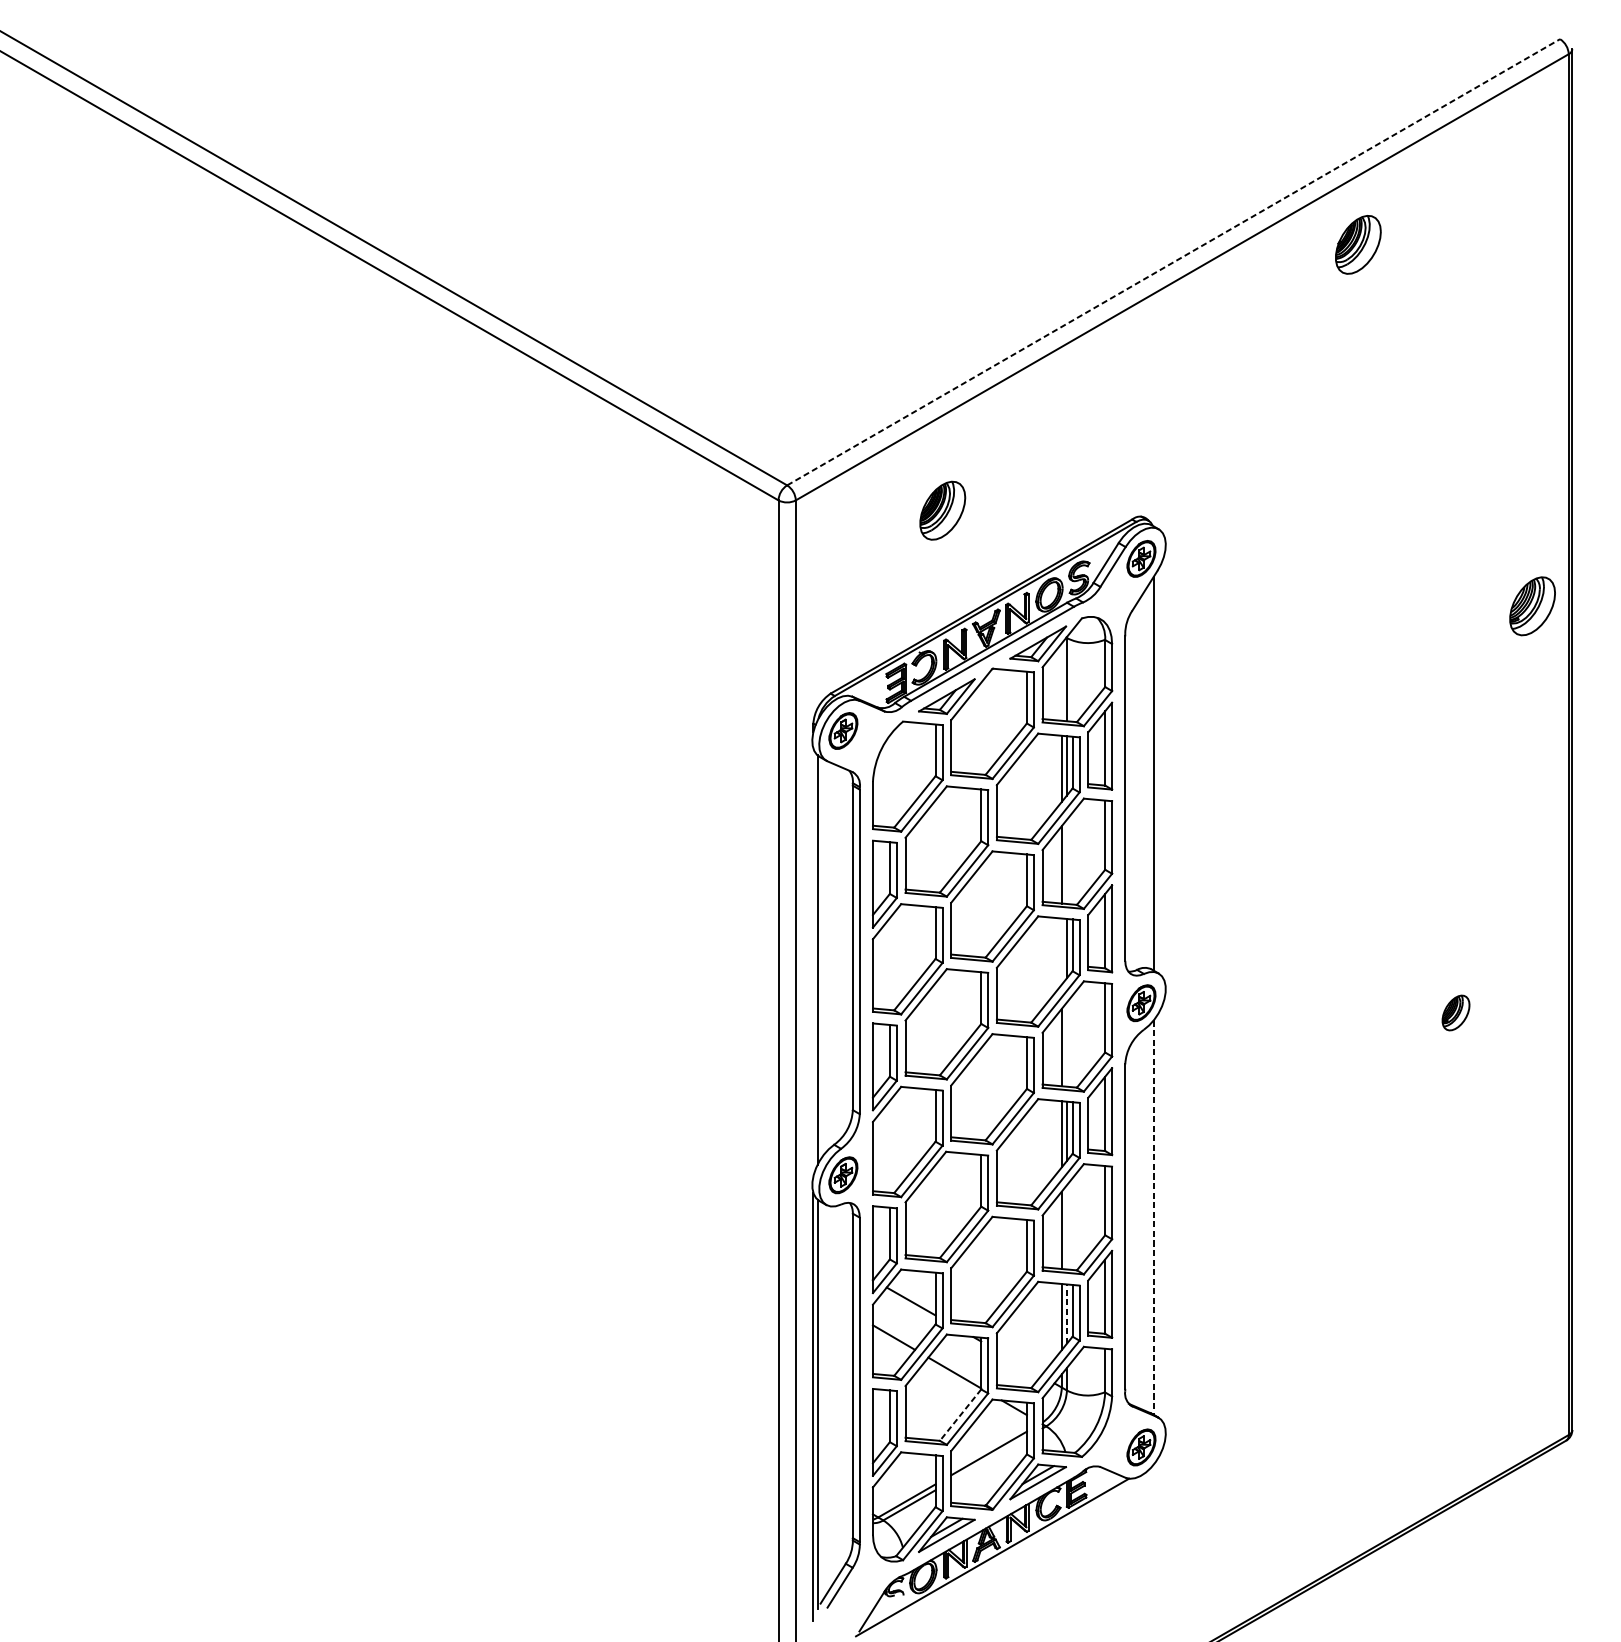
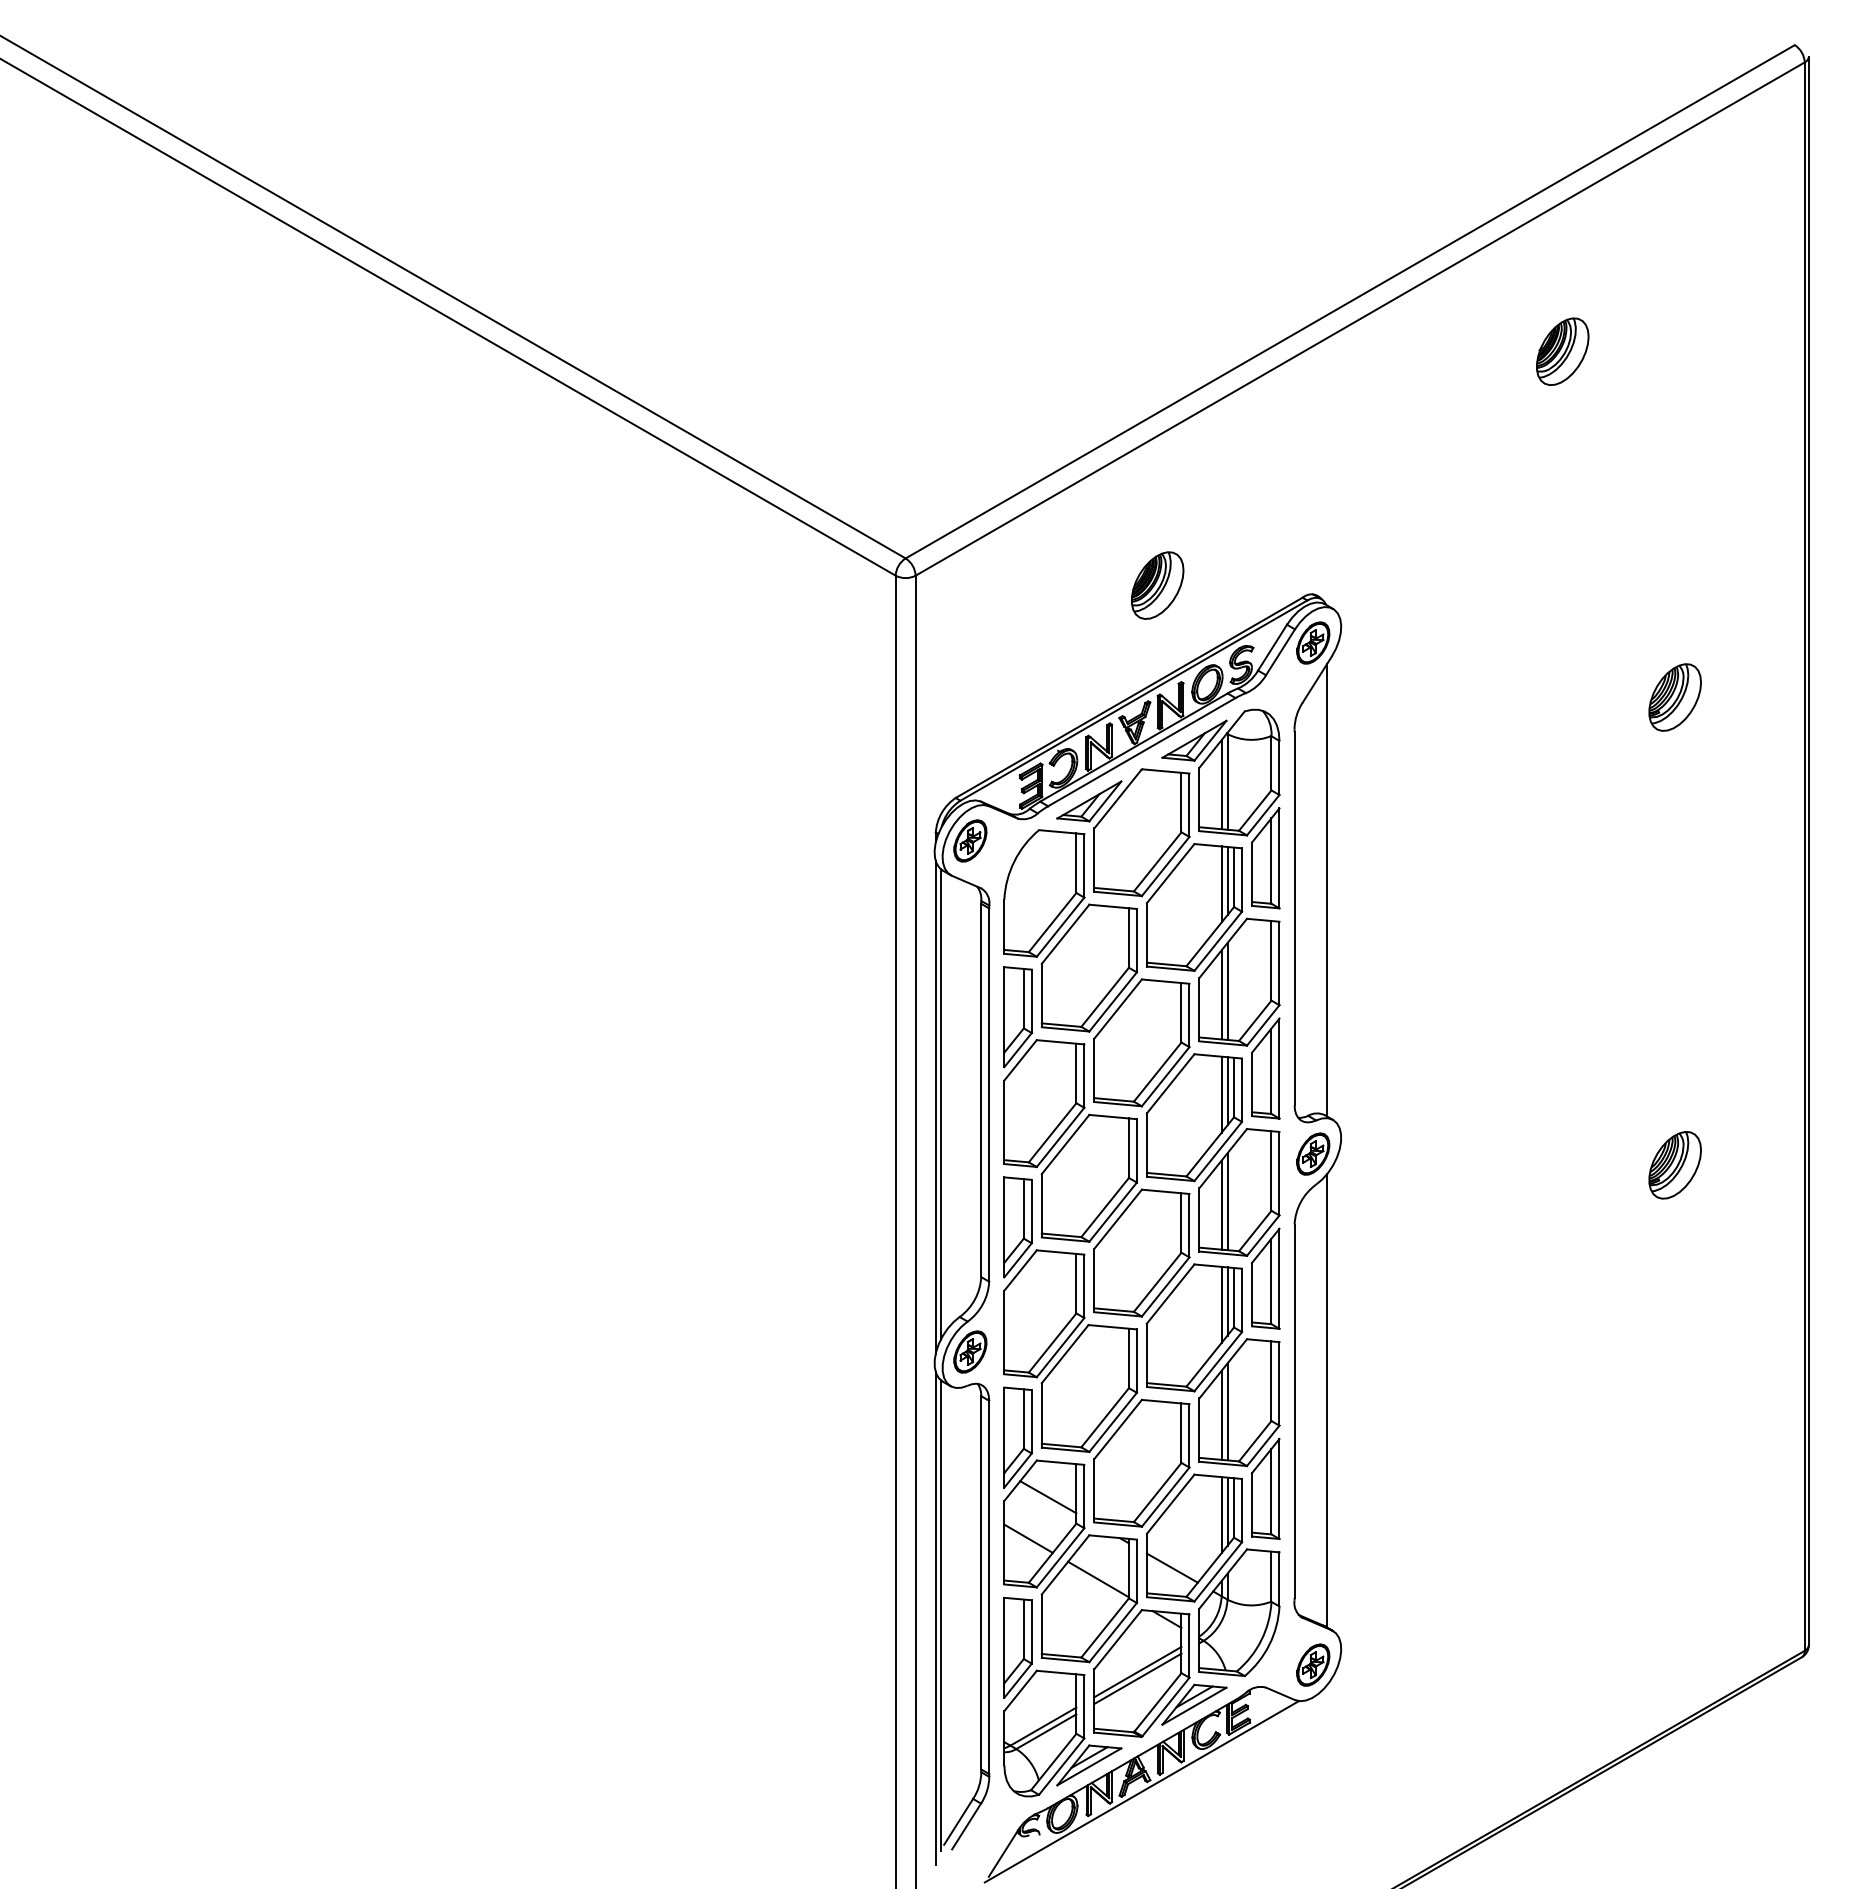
part: (1358, 244) -> (1562, 351), moved
line: (1173, 262) -> (1350, 301), dashed -> solid
part: (942, 510) -> (1157, 585), moved
part: (1532, 606) -> (1674, 697), moved
line: (1061, 681) -> (1221, 784), added
line: (1066, 861) -> (1227, 991), added
line: (1061, 951) -> (1221, 1094), added
line: (813, 962) -> (935, 1107), added
part: (1455, 1013) -> (1674, 1165), size x1.67
line: (1066, 1044) -> (1227, 1201), added
line: (1153, 1217) -> (1327, 1400), dashed -> solid
line: (1066, 1226) -> (1227, 1411), added
line: (1066, 1313) -> (1227, 1511), dashed -> solid
line: (1018, 1362) -> (1171, 1567), added
line: (960, 1414) -> (1105, 1627), dashed -> solid
line: (988, 1459) -> (1137, 1678), added

